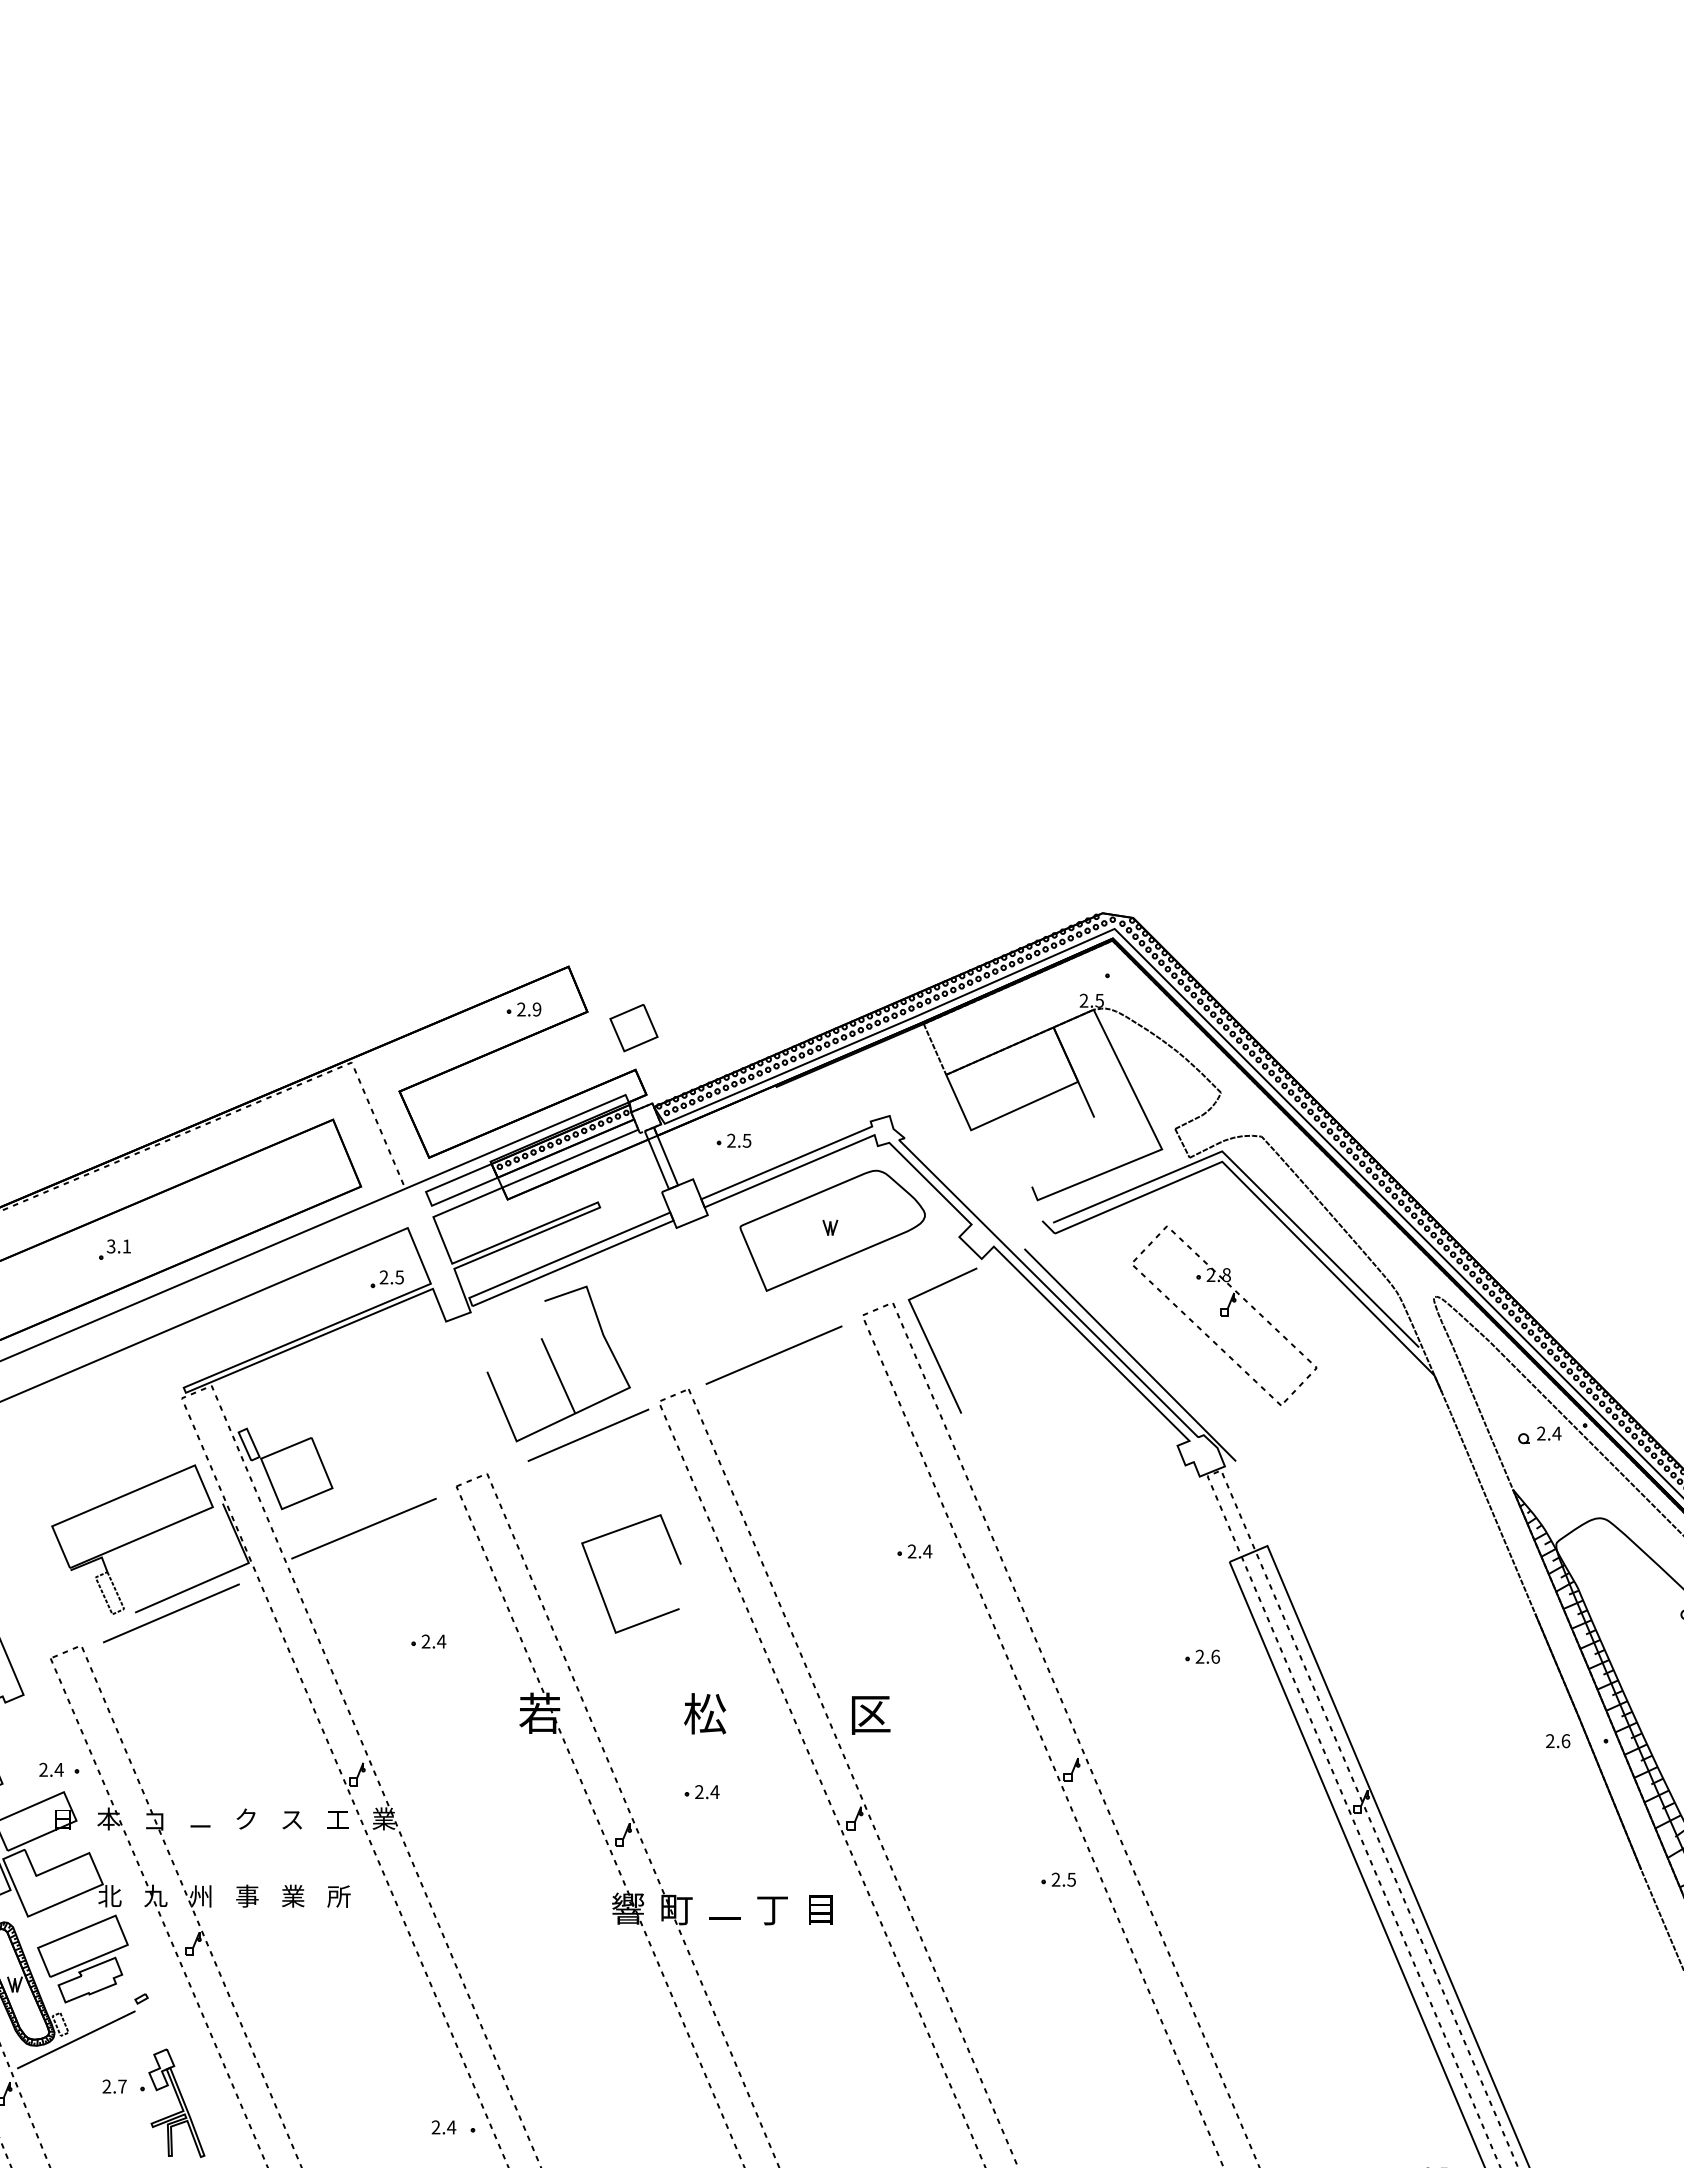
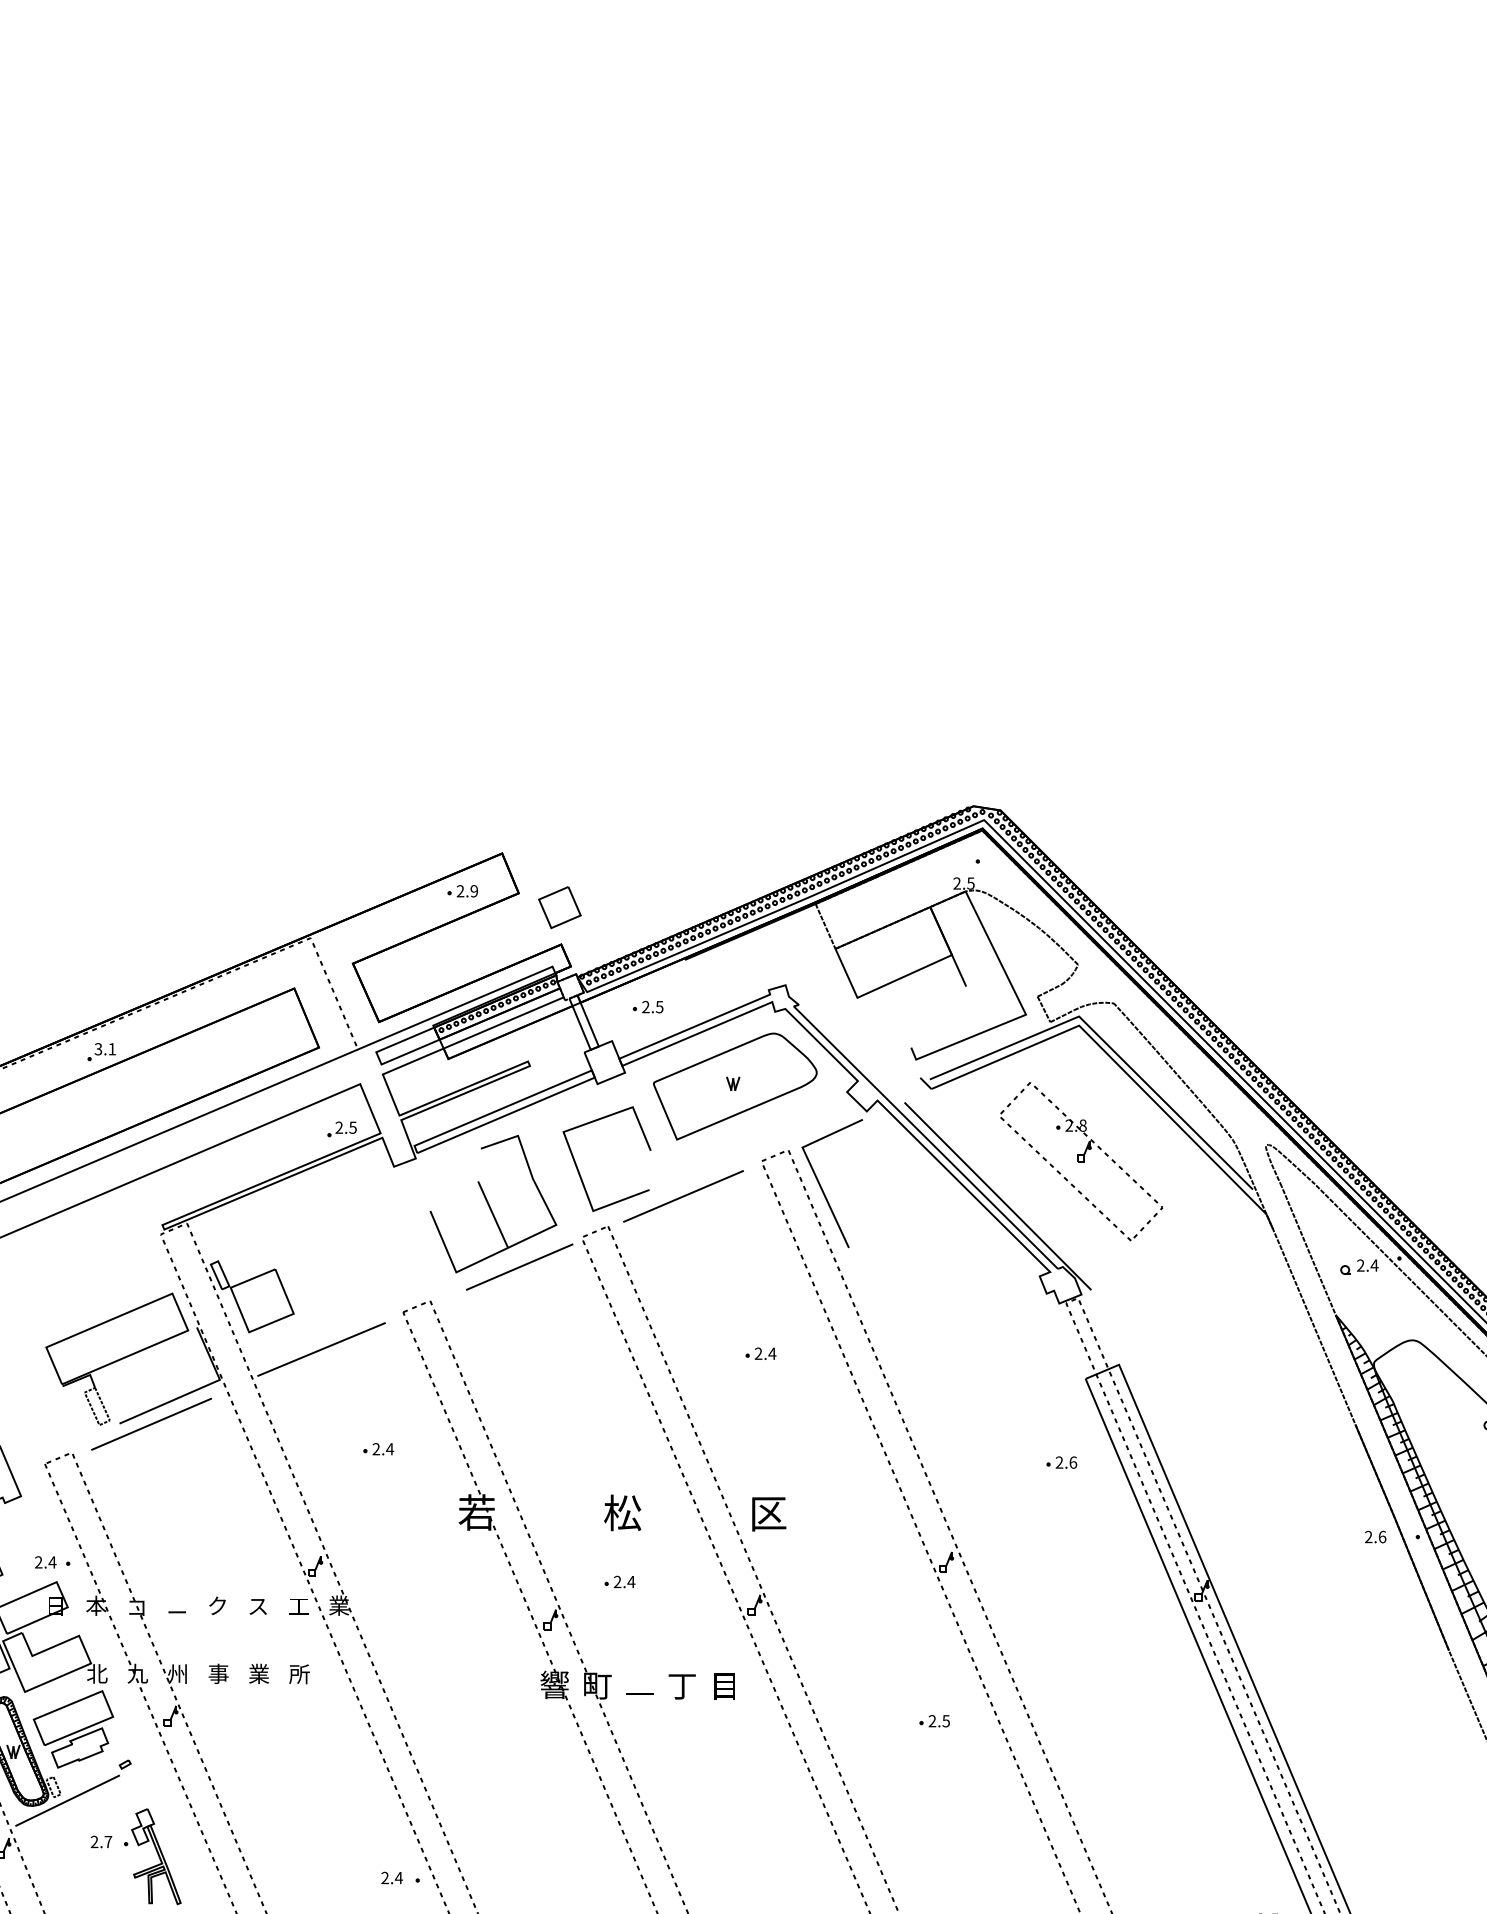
part: (114, 1249) -> (101, 1051), moved
part: (914, 1551) -> (760, 1353), moved
line: (600, 1588) -> (579, 1171), moved
part: (1058, 1879) -> (934, 1720), moved

